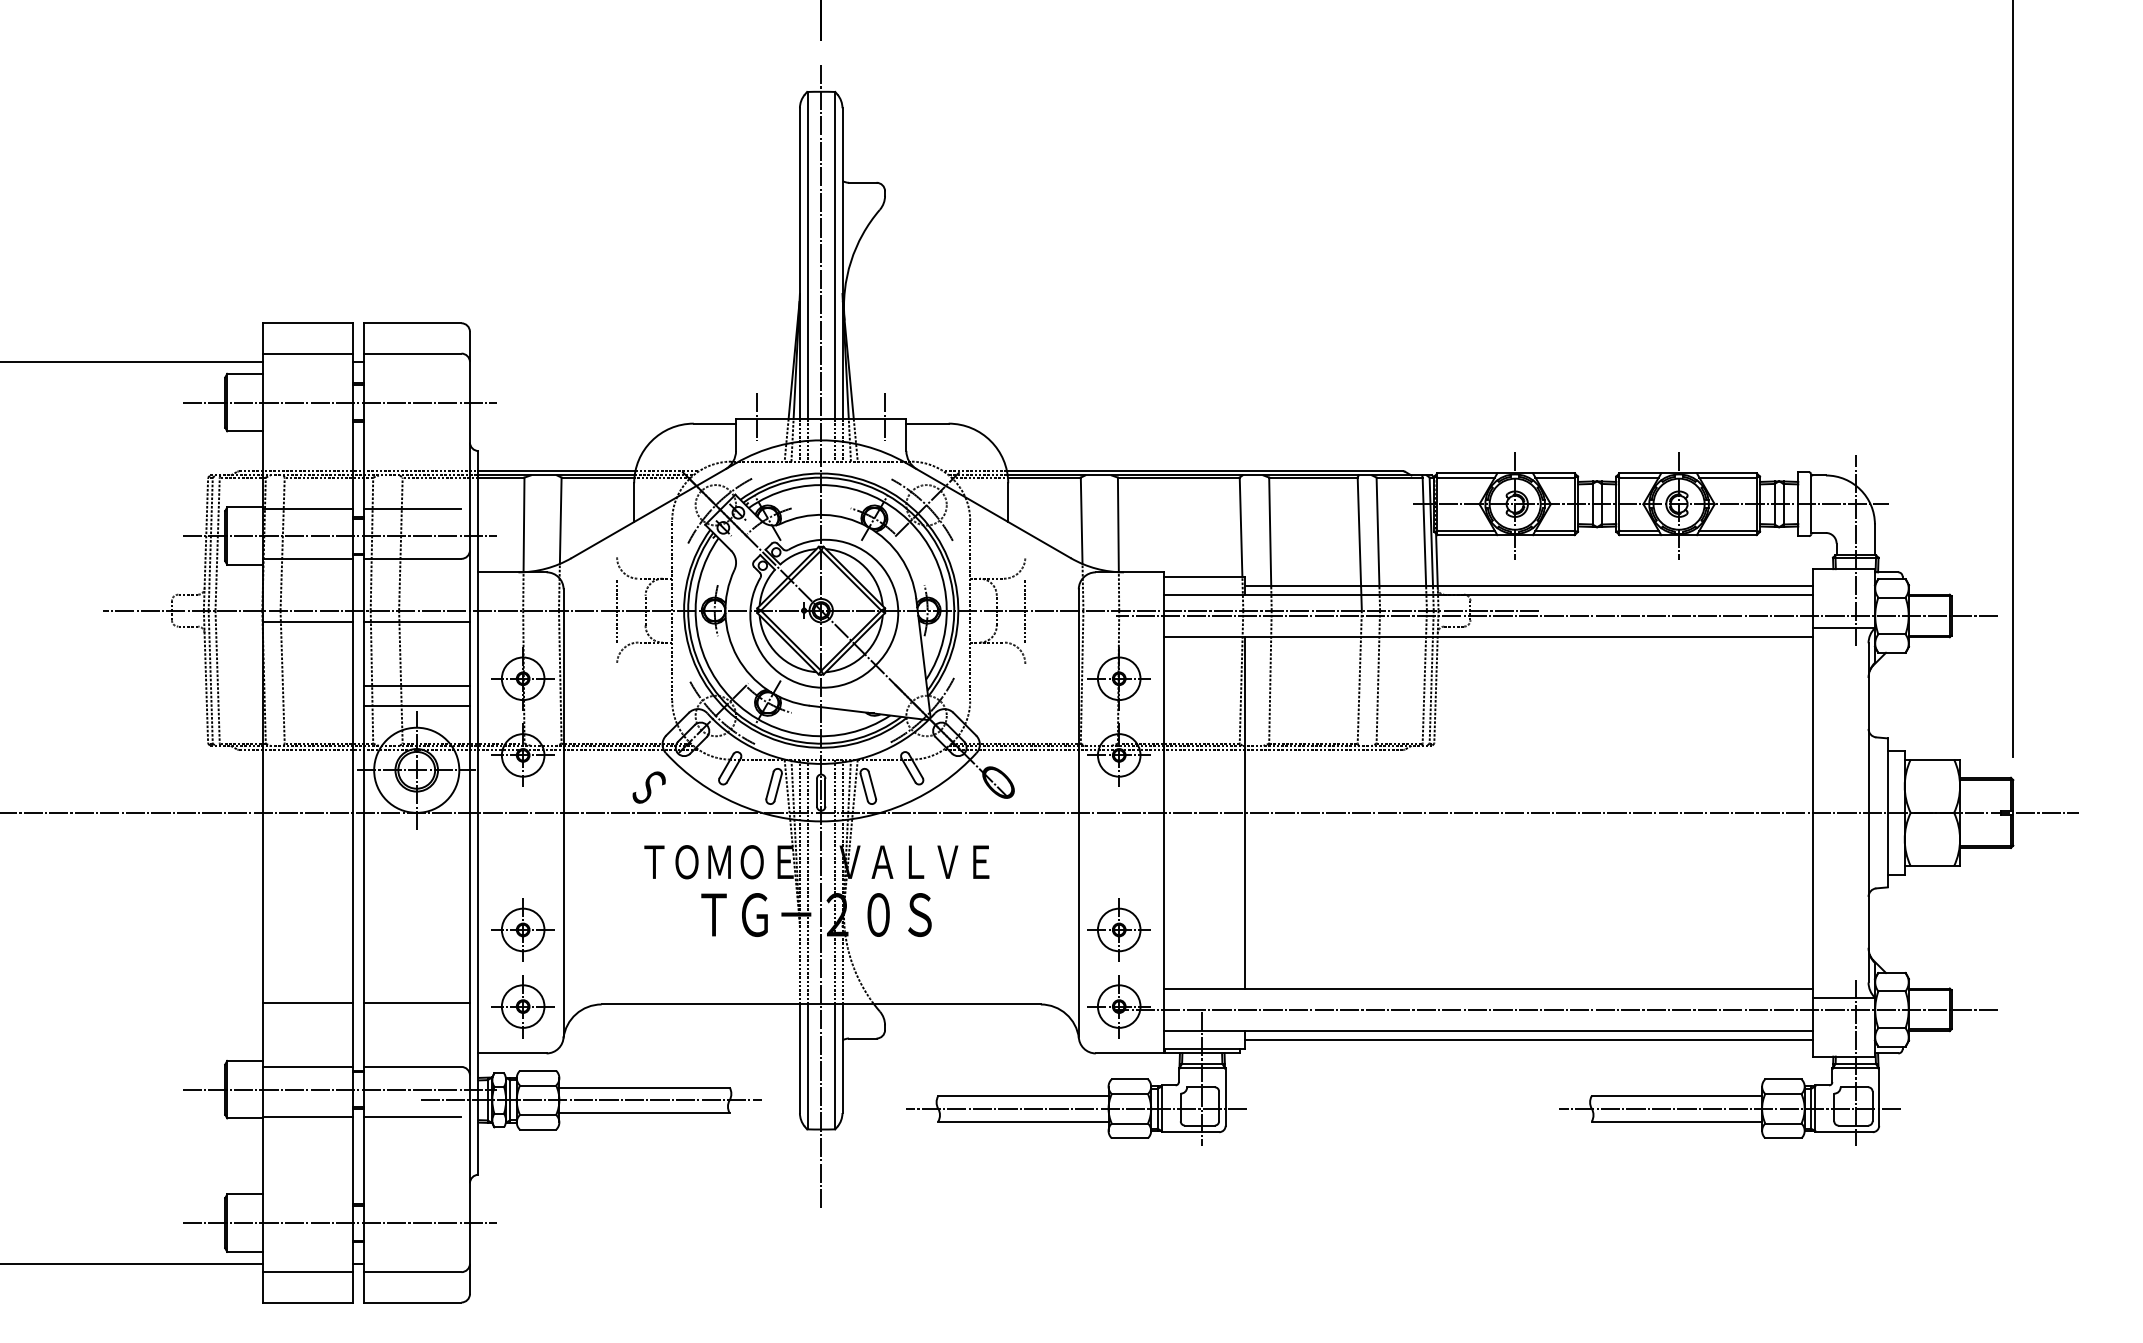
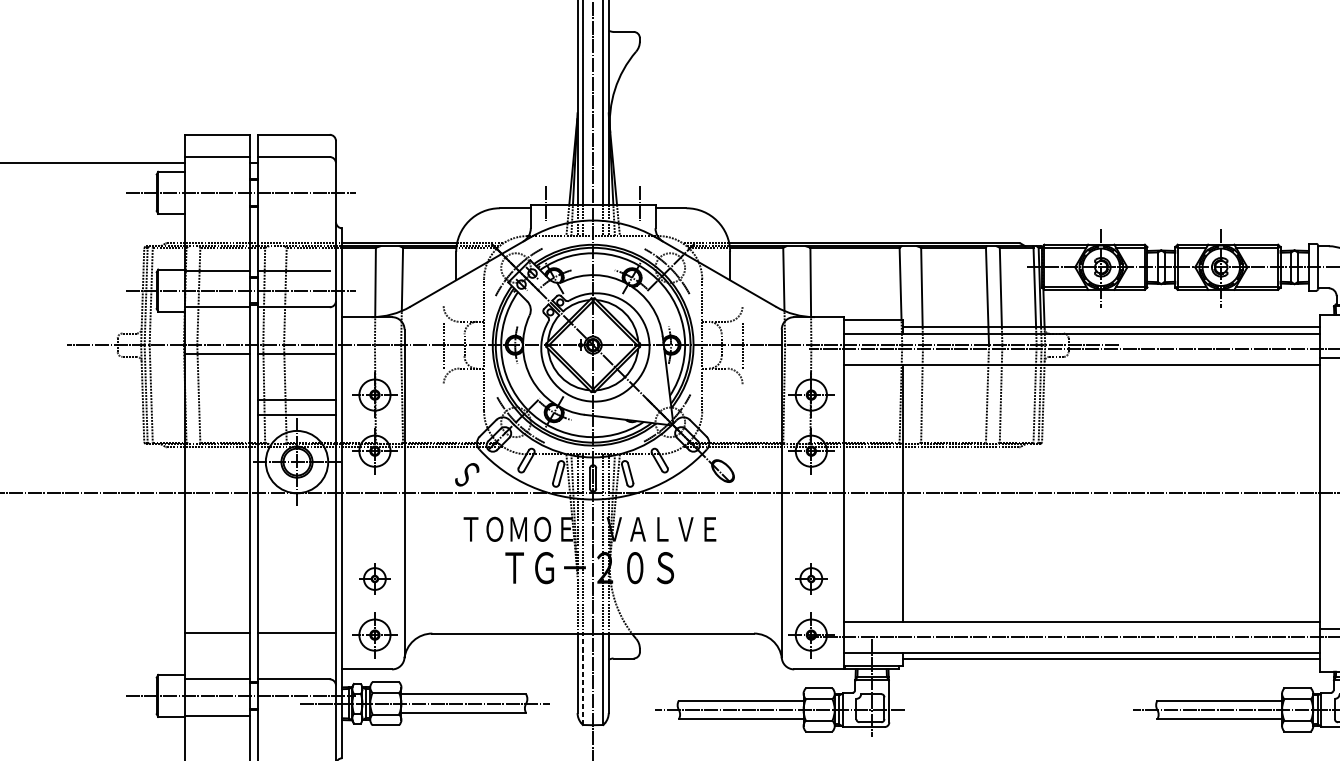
part: (522, 929) -> (374, 578), size x0.7
part: (1118, 929) -> (810, 578), size x0.7
line: (807, 1066) -> (583, 678), solid -> dashed
line: (412, 1117) -> (293, 716), removed

